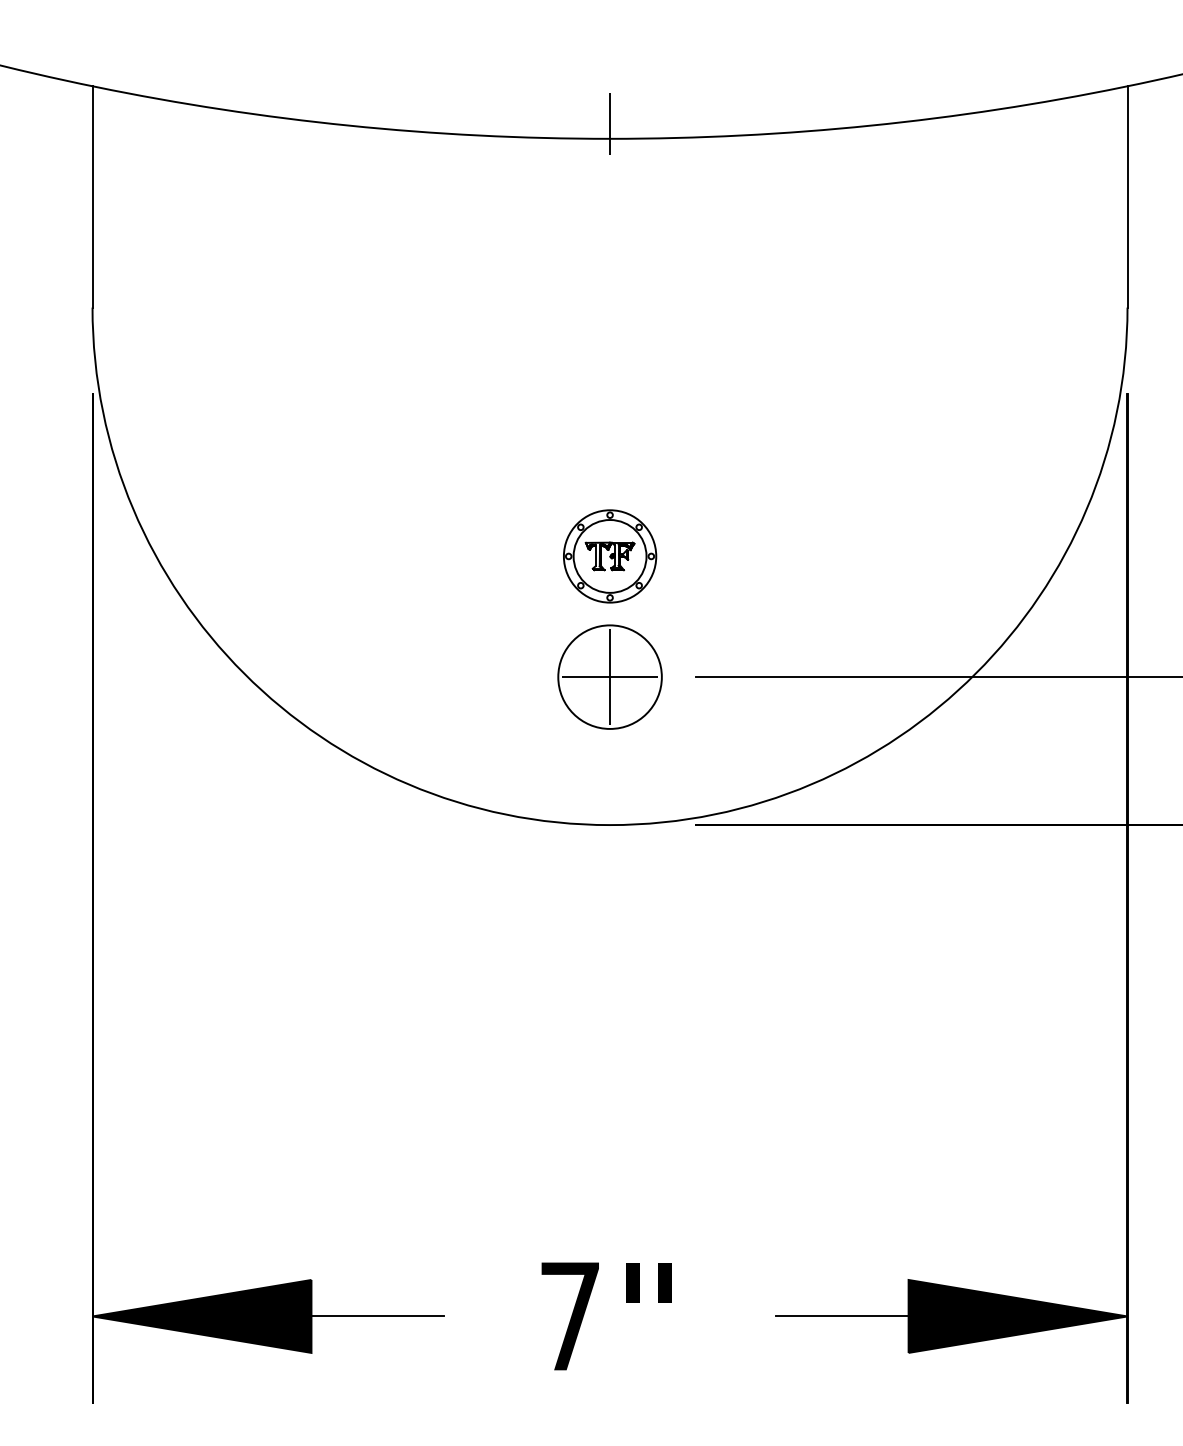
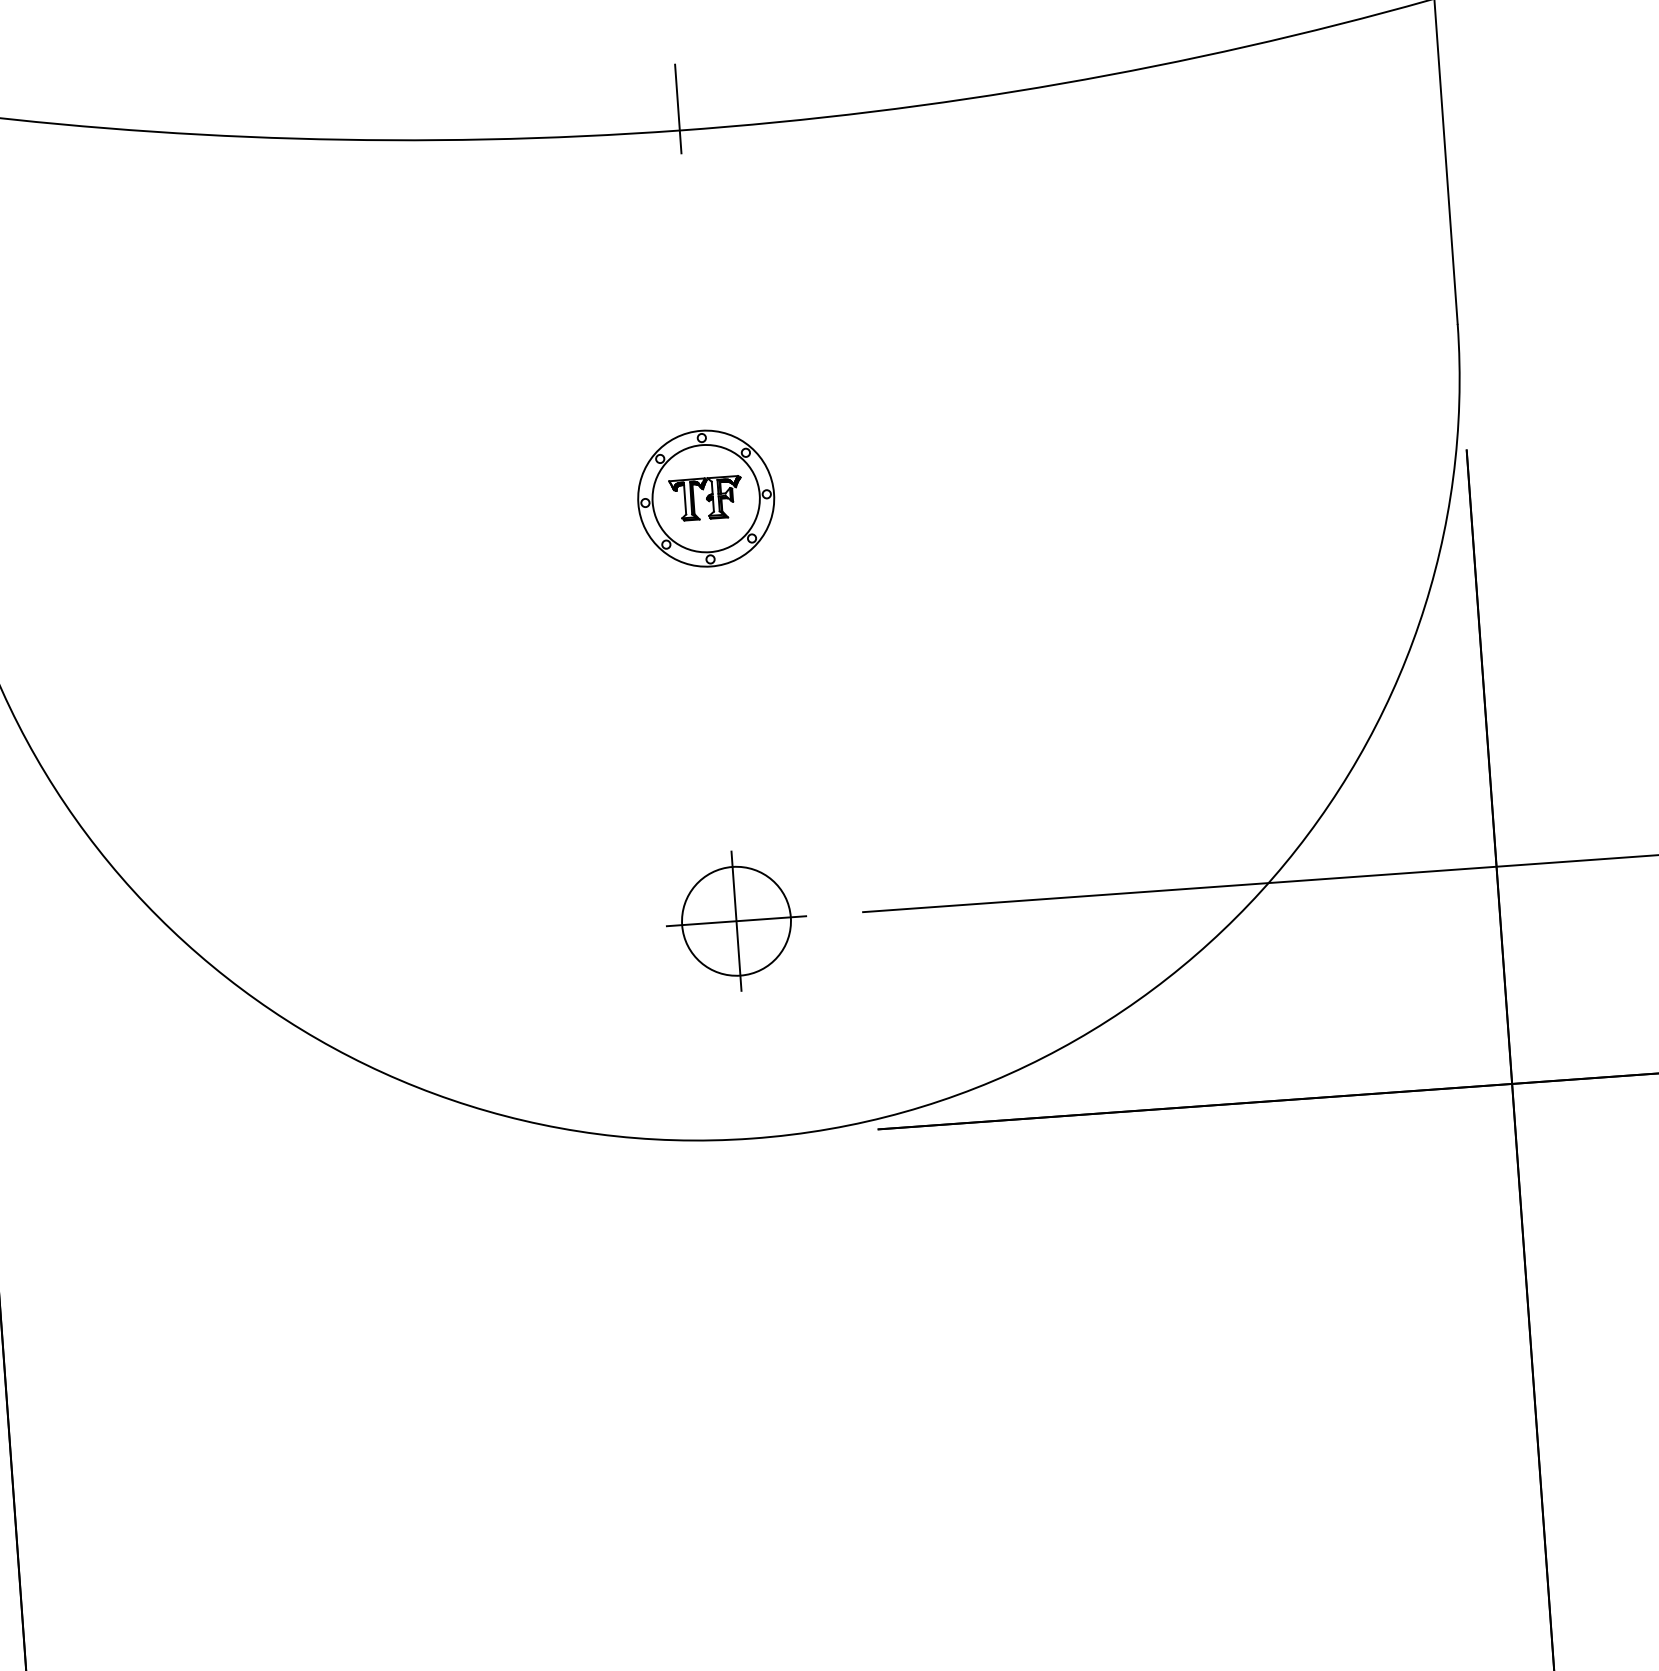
part: (610, 556) -> (706, 498), moved
circle: (610, 677) -> (737, 921), size x0.71

